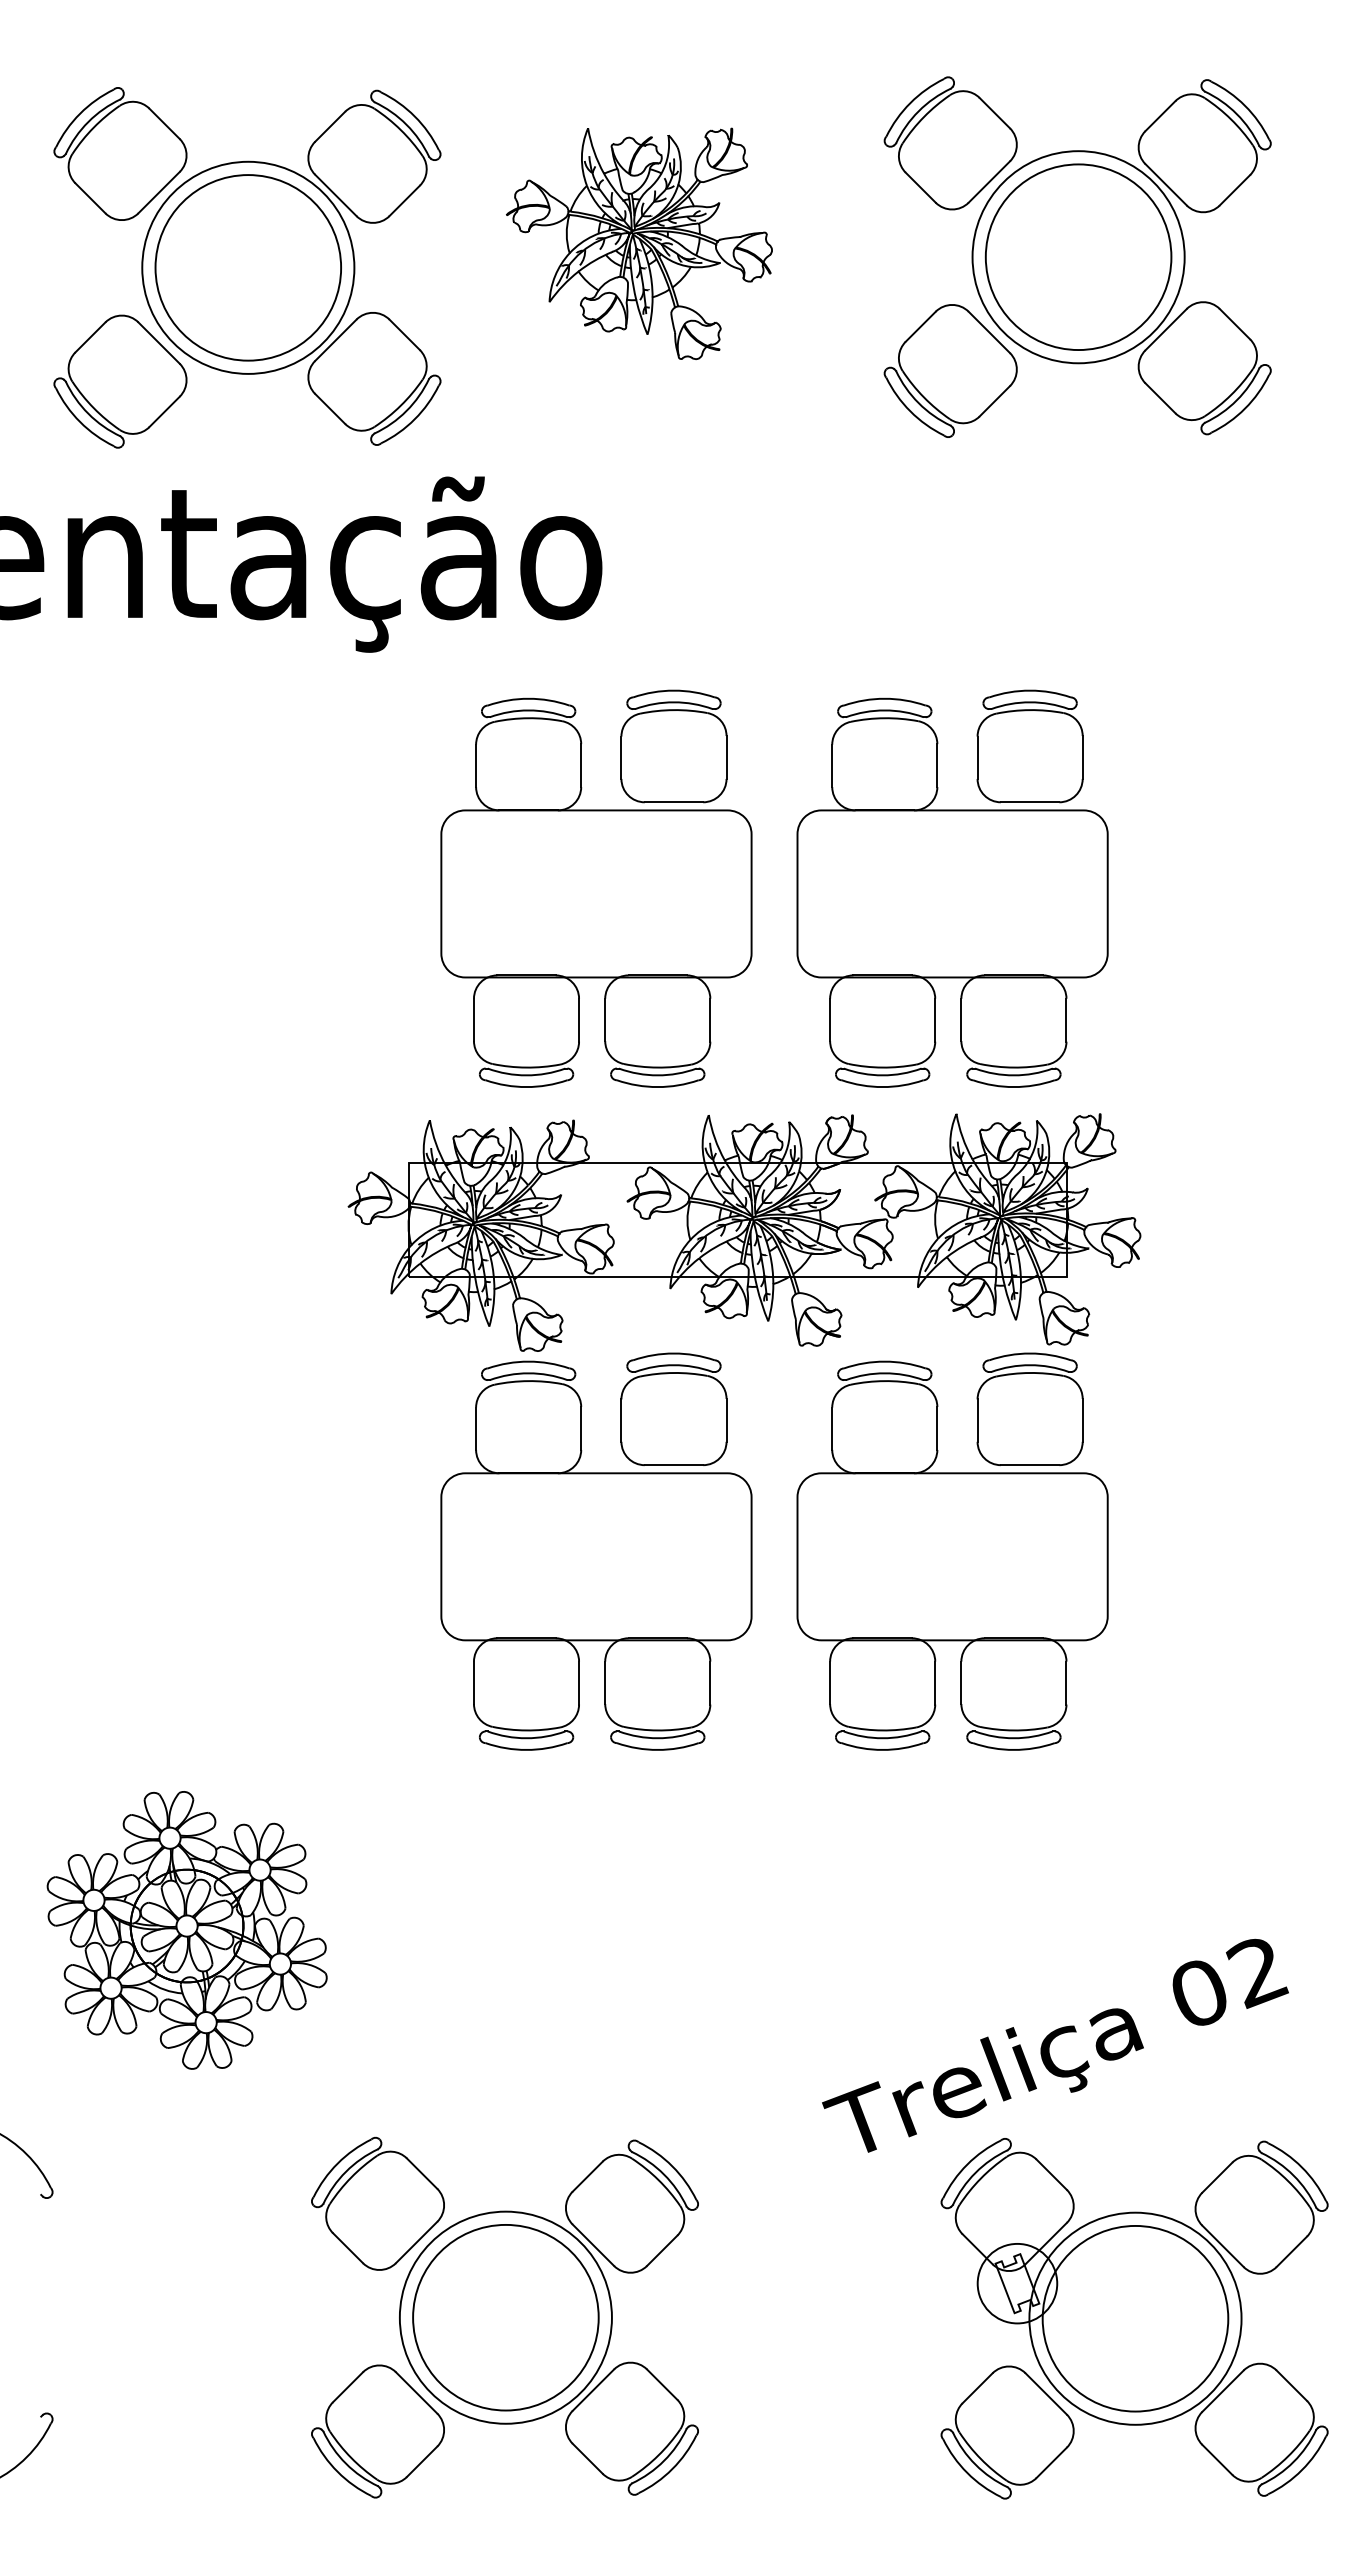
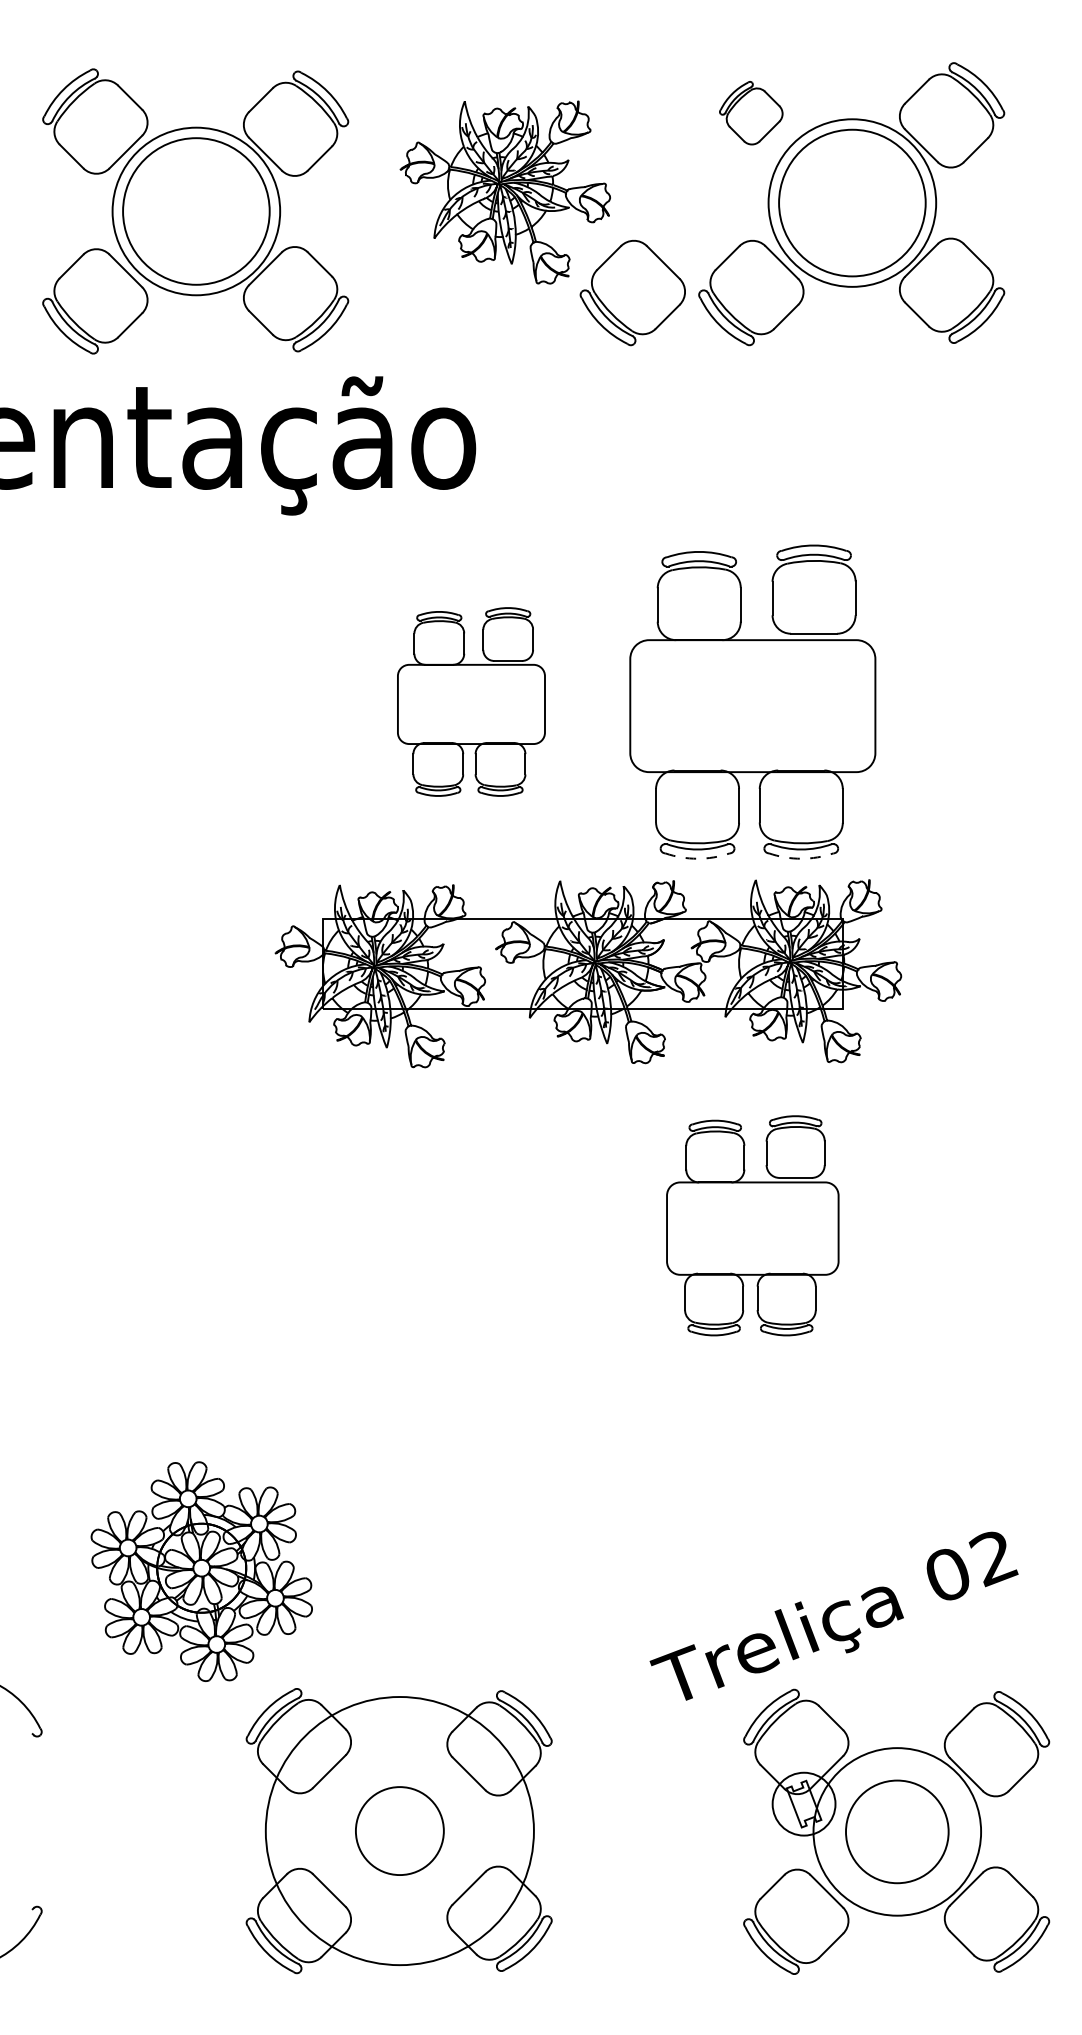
part: (950, 143) -> (751, 113), size x0.6
part: (800, 370) -> (632, 292), added
part: (596, 888) -> (471, 701), size x0.6
arc: (882, 1087) -> (697, 859), solid -> dashed
arc: (1013, 1087) -> (800, 859), solid -> dashed
part: (596, 1551) -> (471, 1225), removed
part: (952, 1551) -> (752, 1225), size x0.7
part: (186, 1930) -> (201, 1571), moved
circle: (505, 2317) -> (399, 1830), size x0.6
circle: (505, 2317) -> (399, 1830), size x1.6
circle: (1135, 2318) -> (897, 1831), size x0.7

